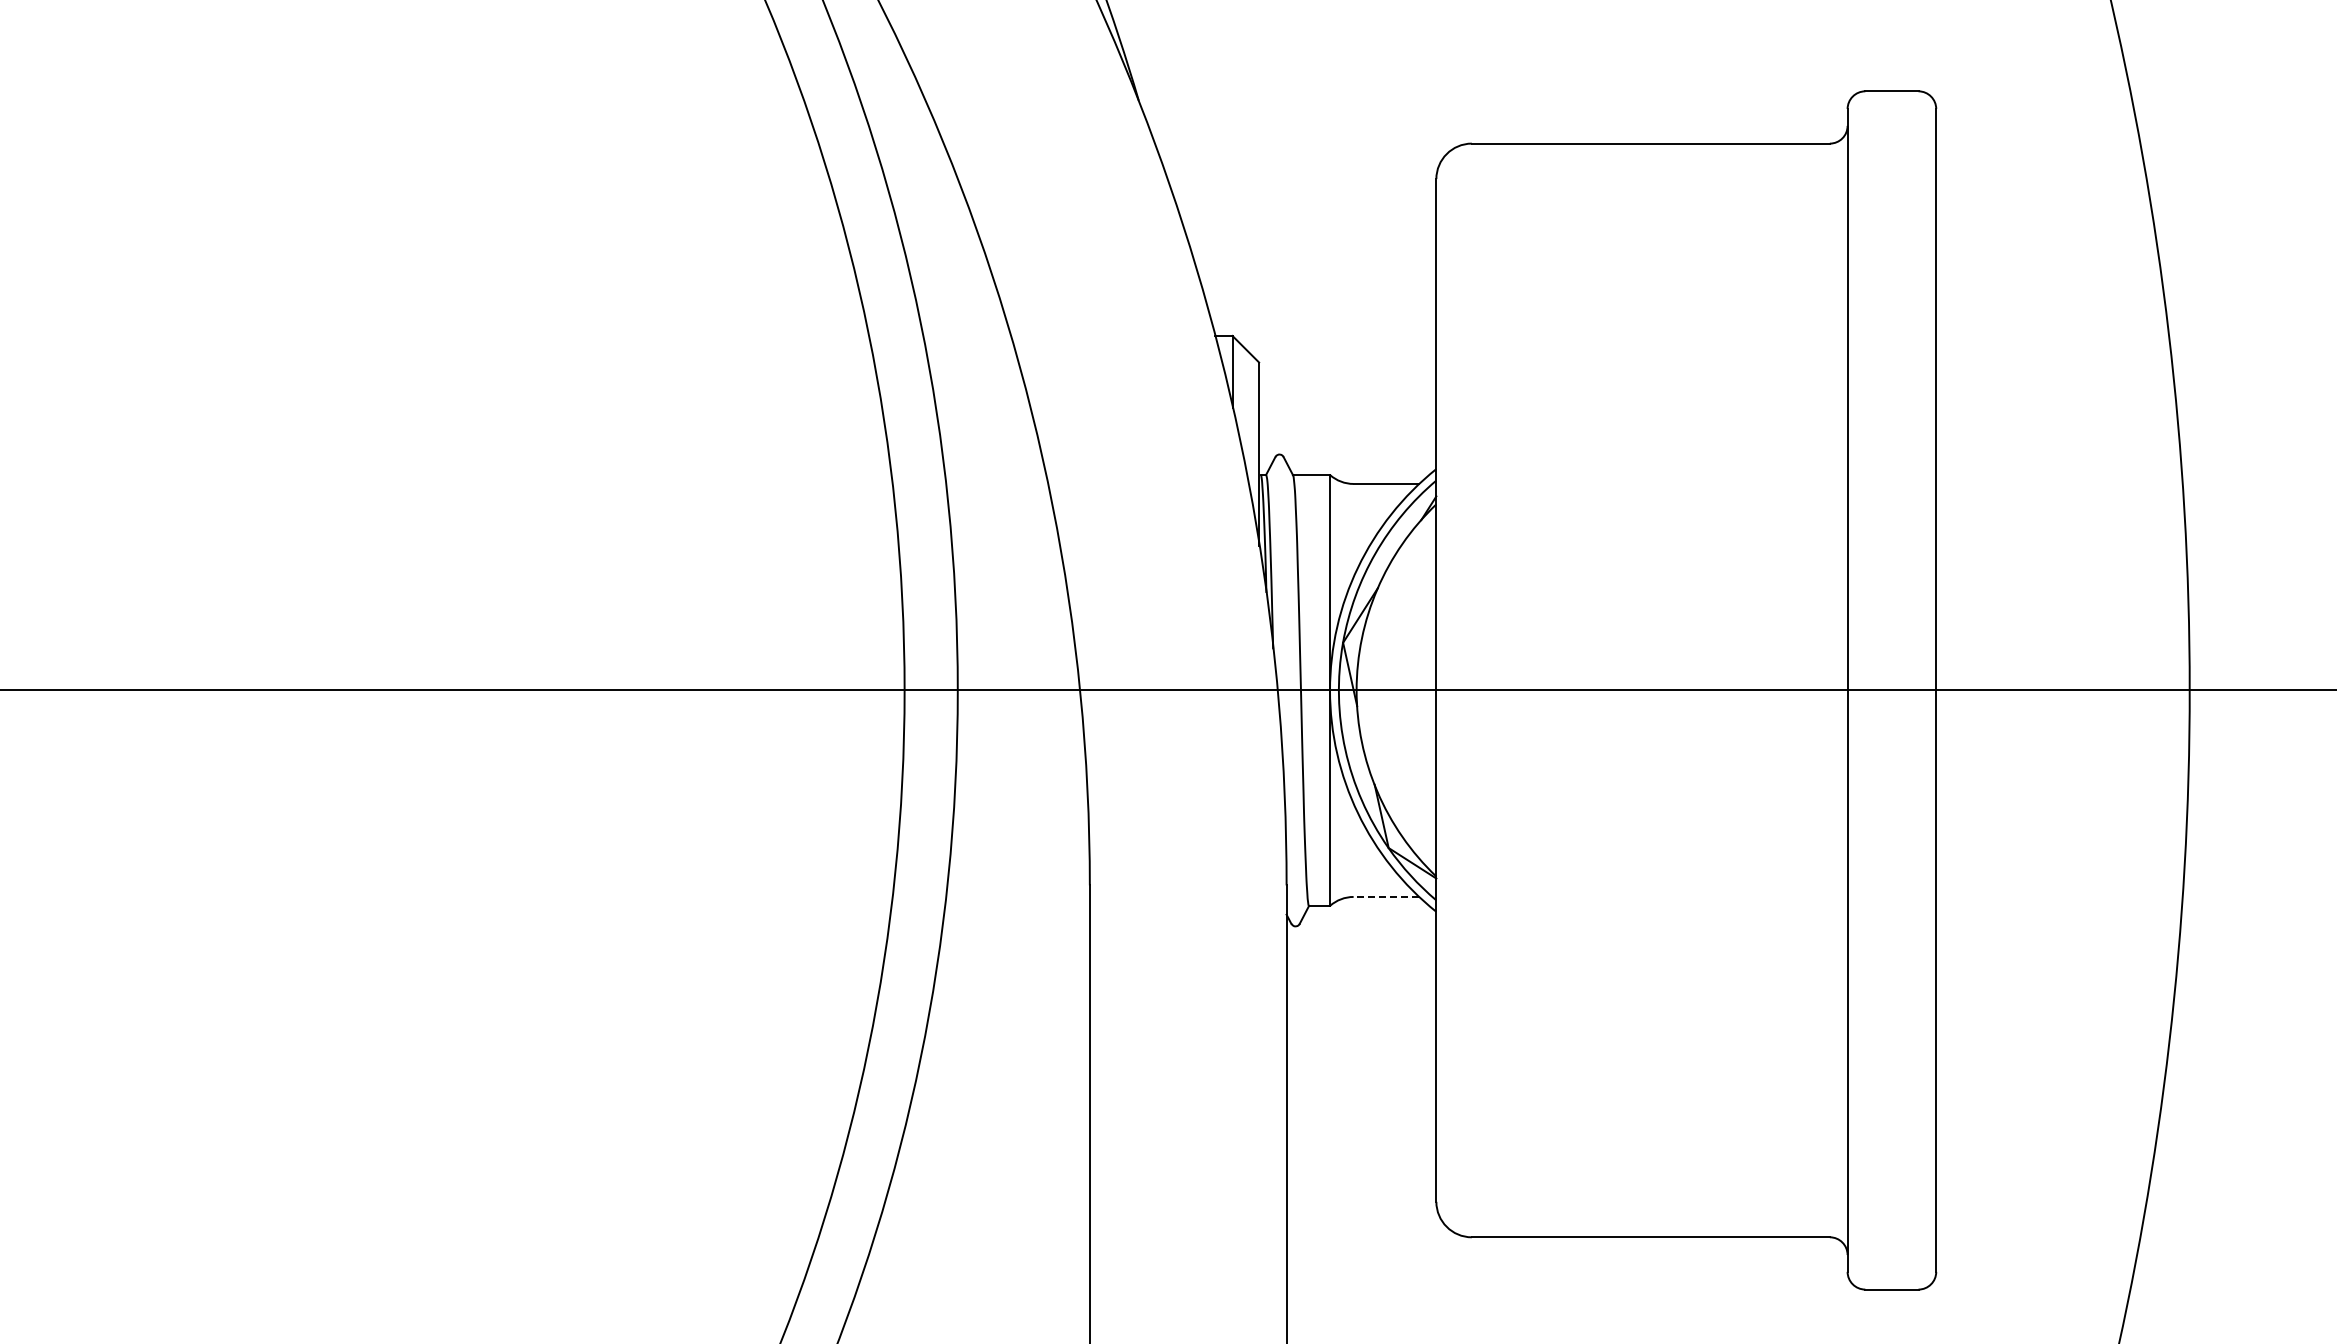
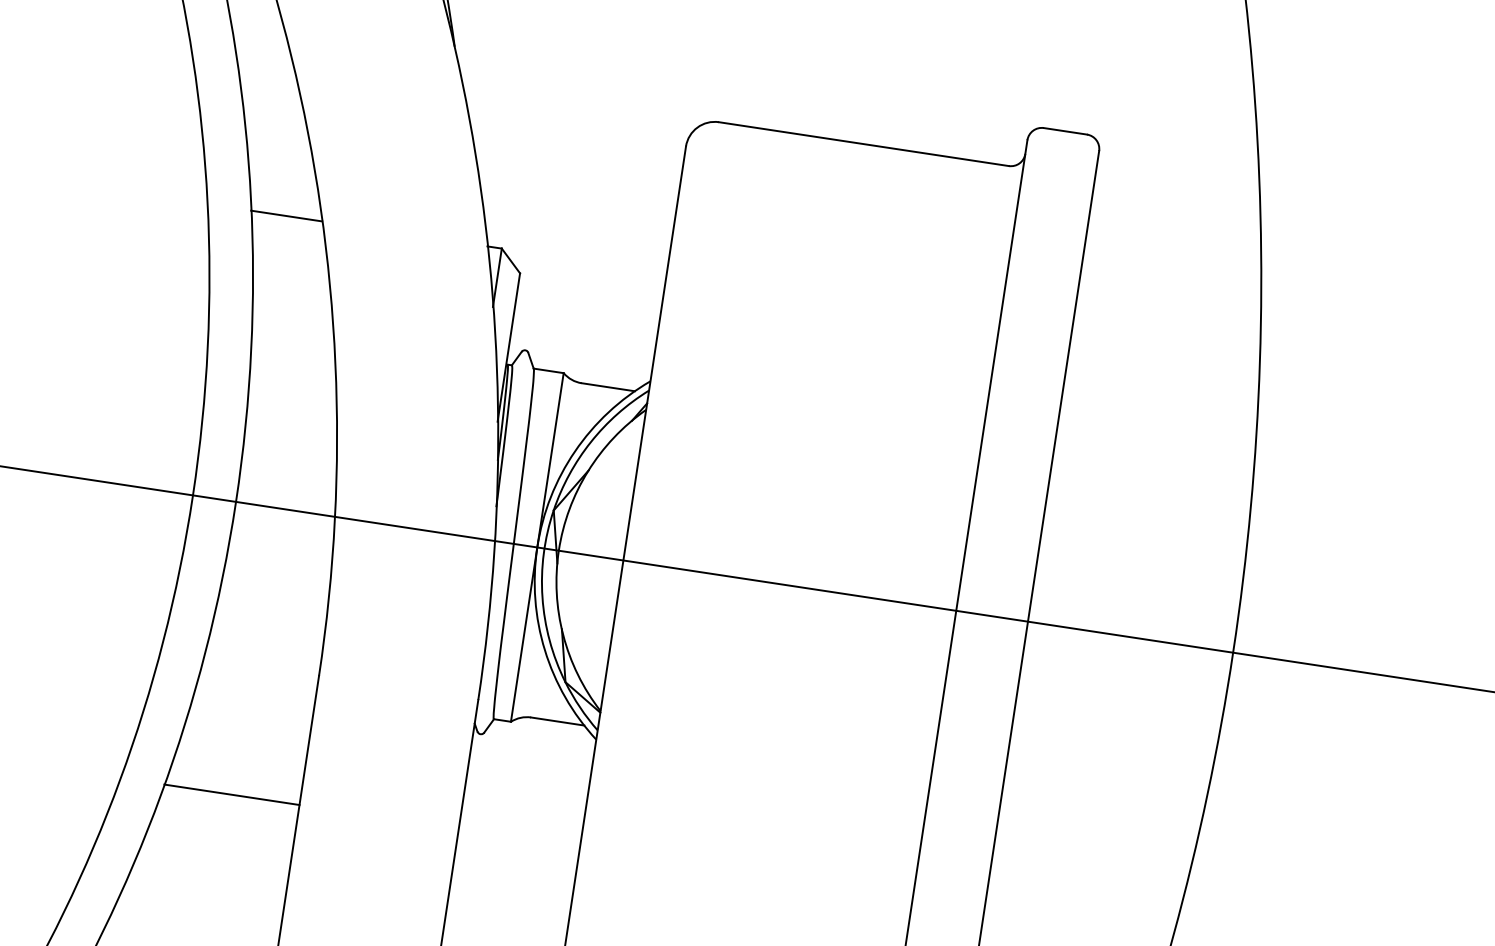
line: (966, 335) -> (286, 215), added
line: (1386, 896) -> (557, 721), dashed -> solid
line: (1005, 1044) -> (231, 794), added

